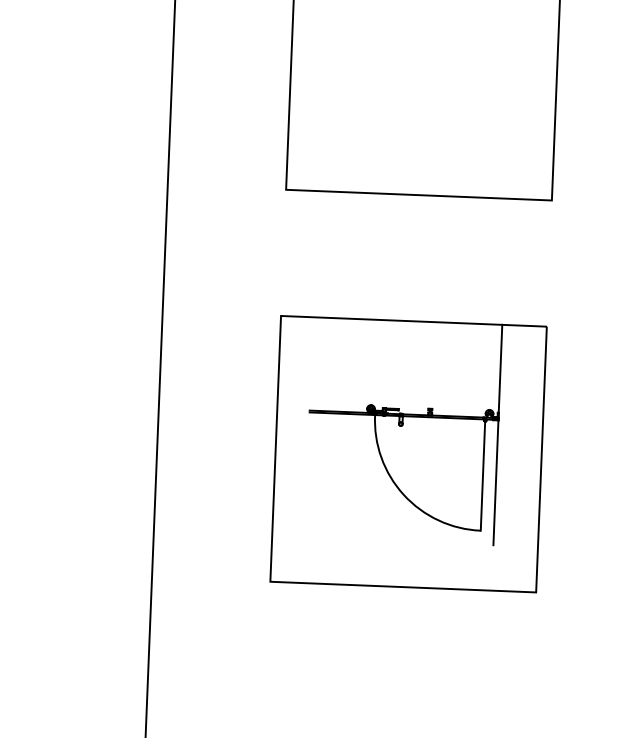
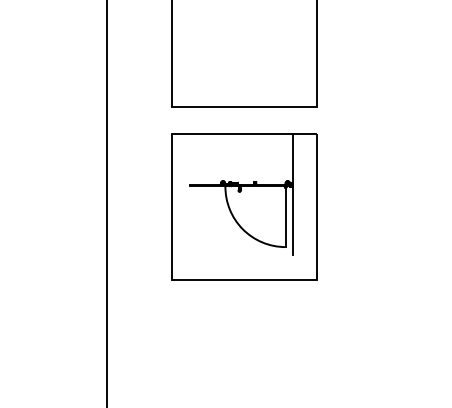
part: (408, 453) -> (244, 206), moved

